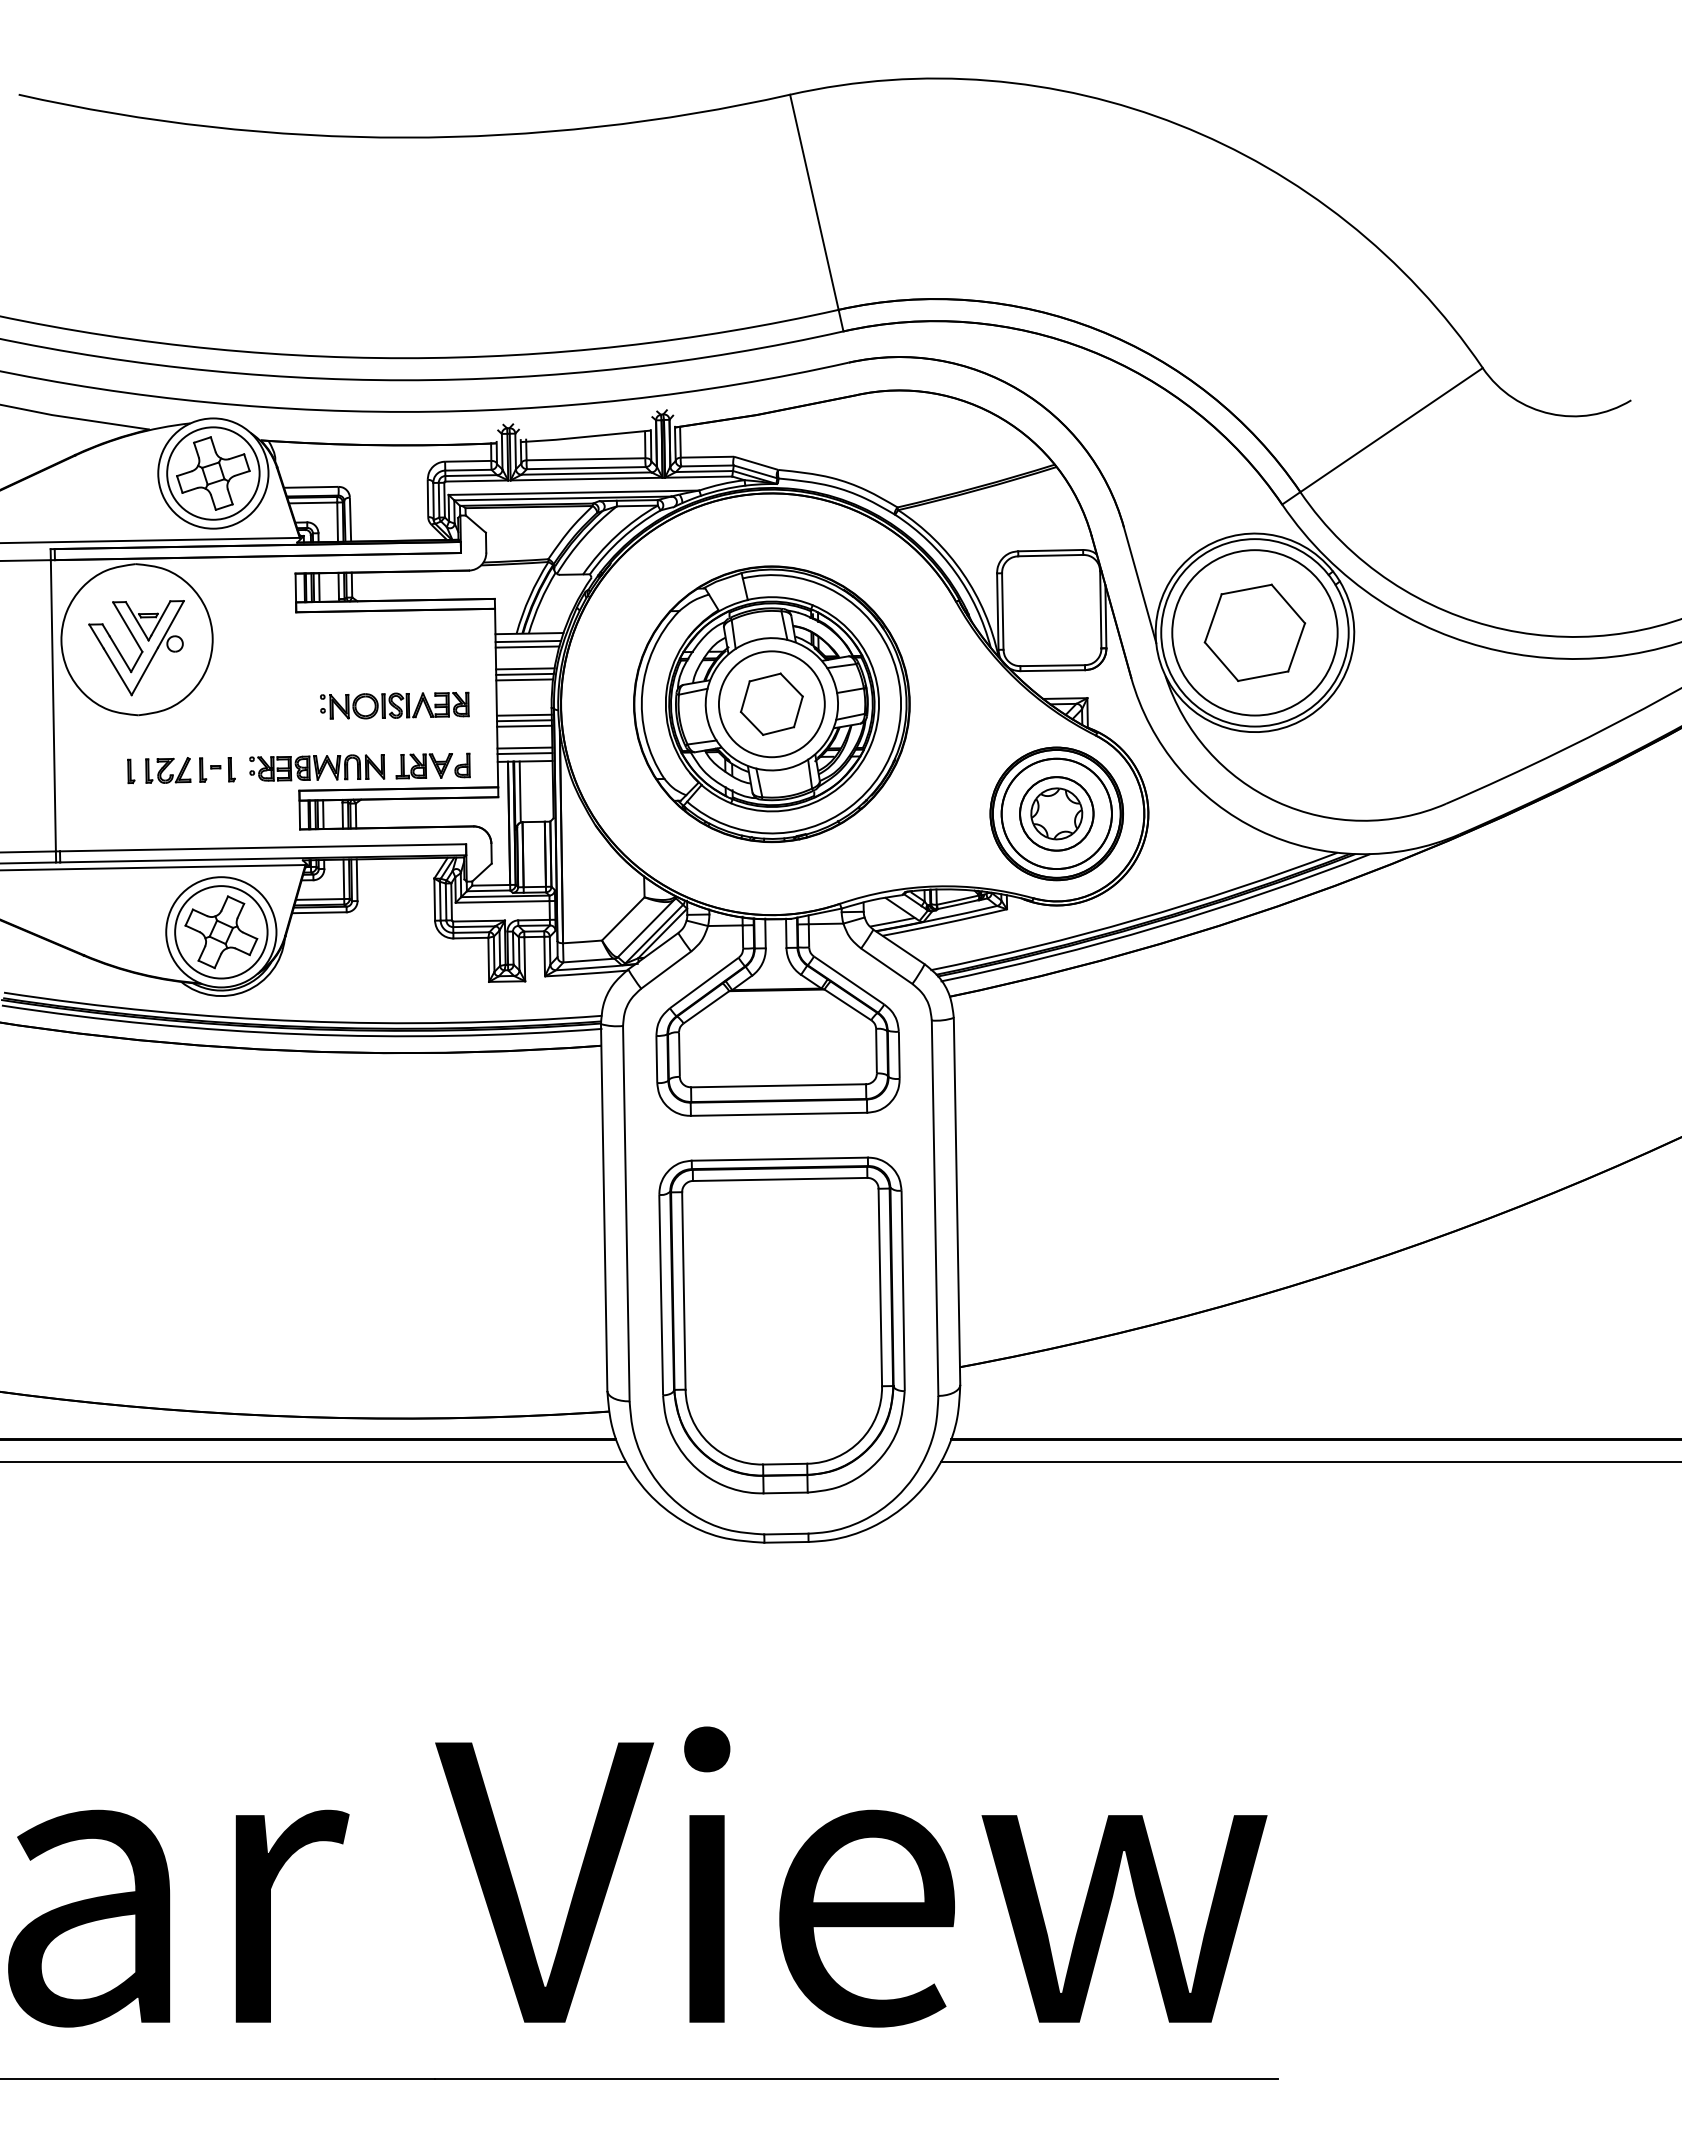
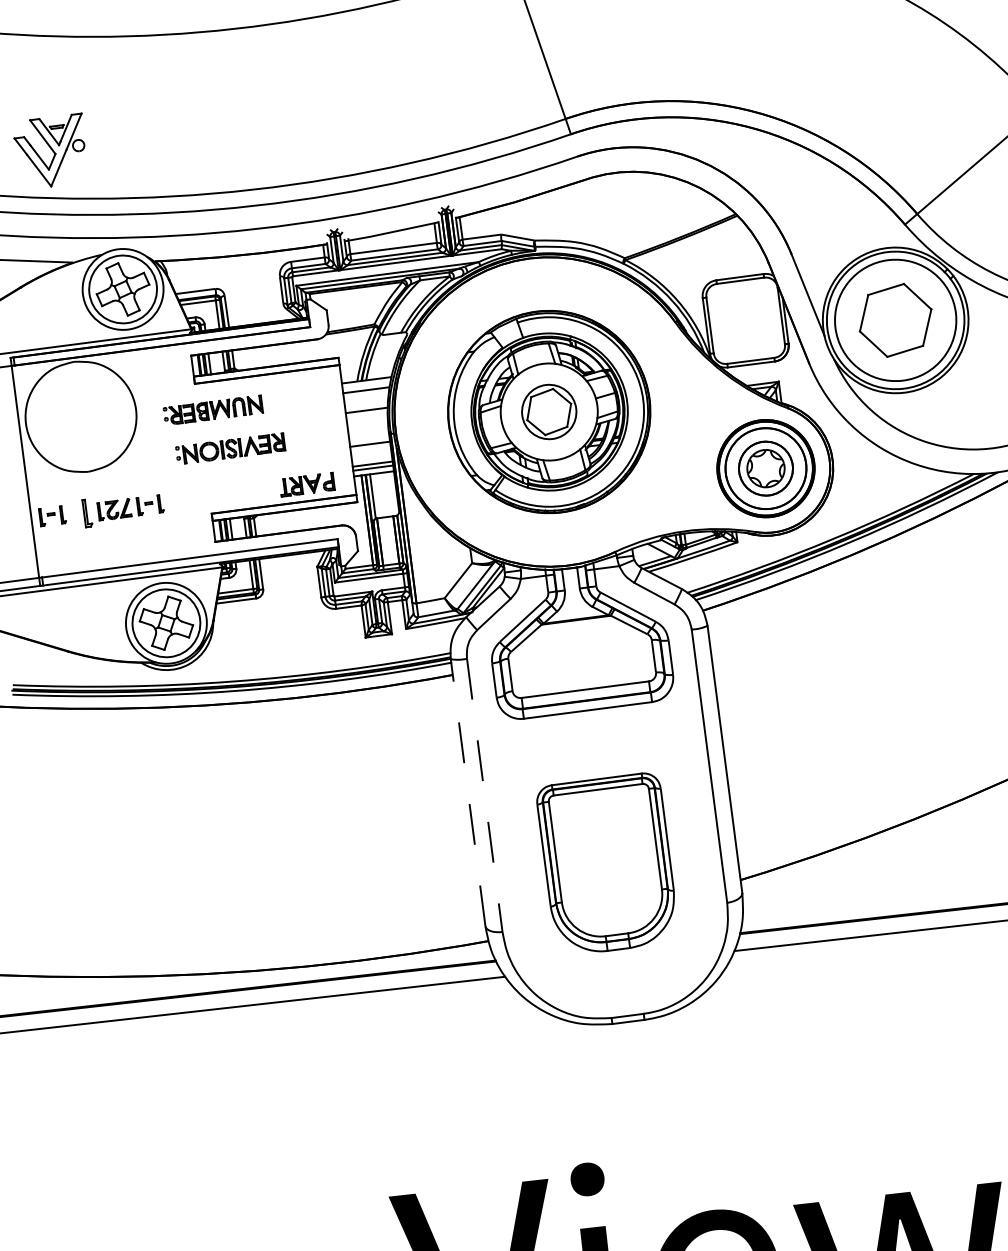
line: (527, 641) -> (365, 386), removed
part: (136, 648) -> (50, 152), moved
line: (525, 668) -> (366, 406), removed
line: (524, 679) -> (366, 414), removed
circle: (771, 704) -> (548, 412), size x0.7
part: (394, 705) -> (230, 448), moved
line: (523, 714) -> (368, 439), removed
line: (524, 725) -> (370, 447), removed
part: (317, 767) -> (213, 409), moved
part: (83, 769) -> (52, 515), added
part: (131, 771) -> (87, 513), size x1.6
line: (604, 1207) -> (468, 792), solid -> dashed
line: (626, 1213) -> (484, 795), solid -> dashed
part: (781, 1325) -> (607, 864), size x0.7

